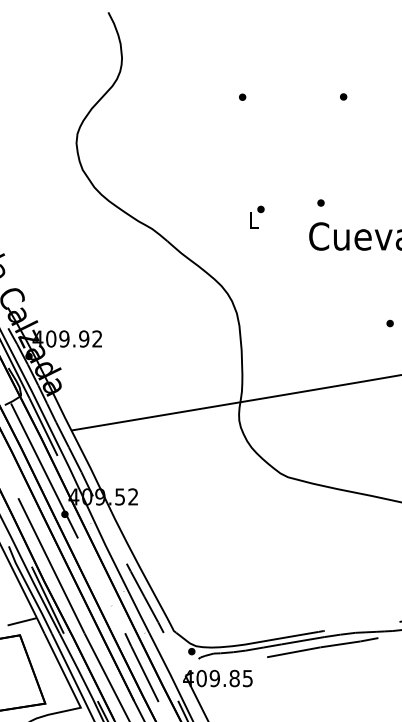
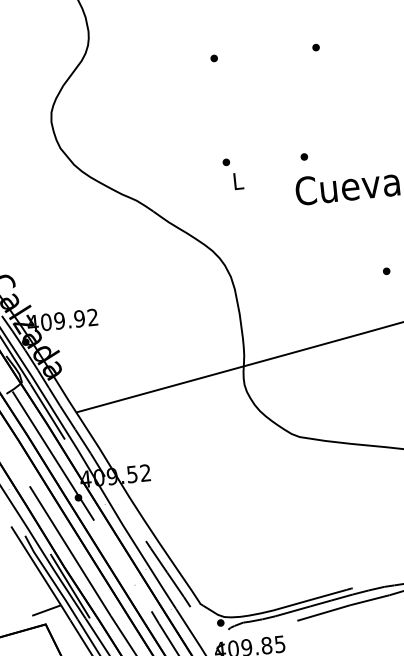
part: (260, 209) -> (225, 162), moved

